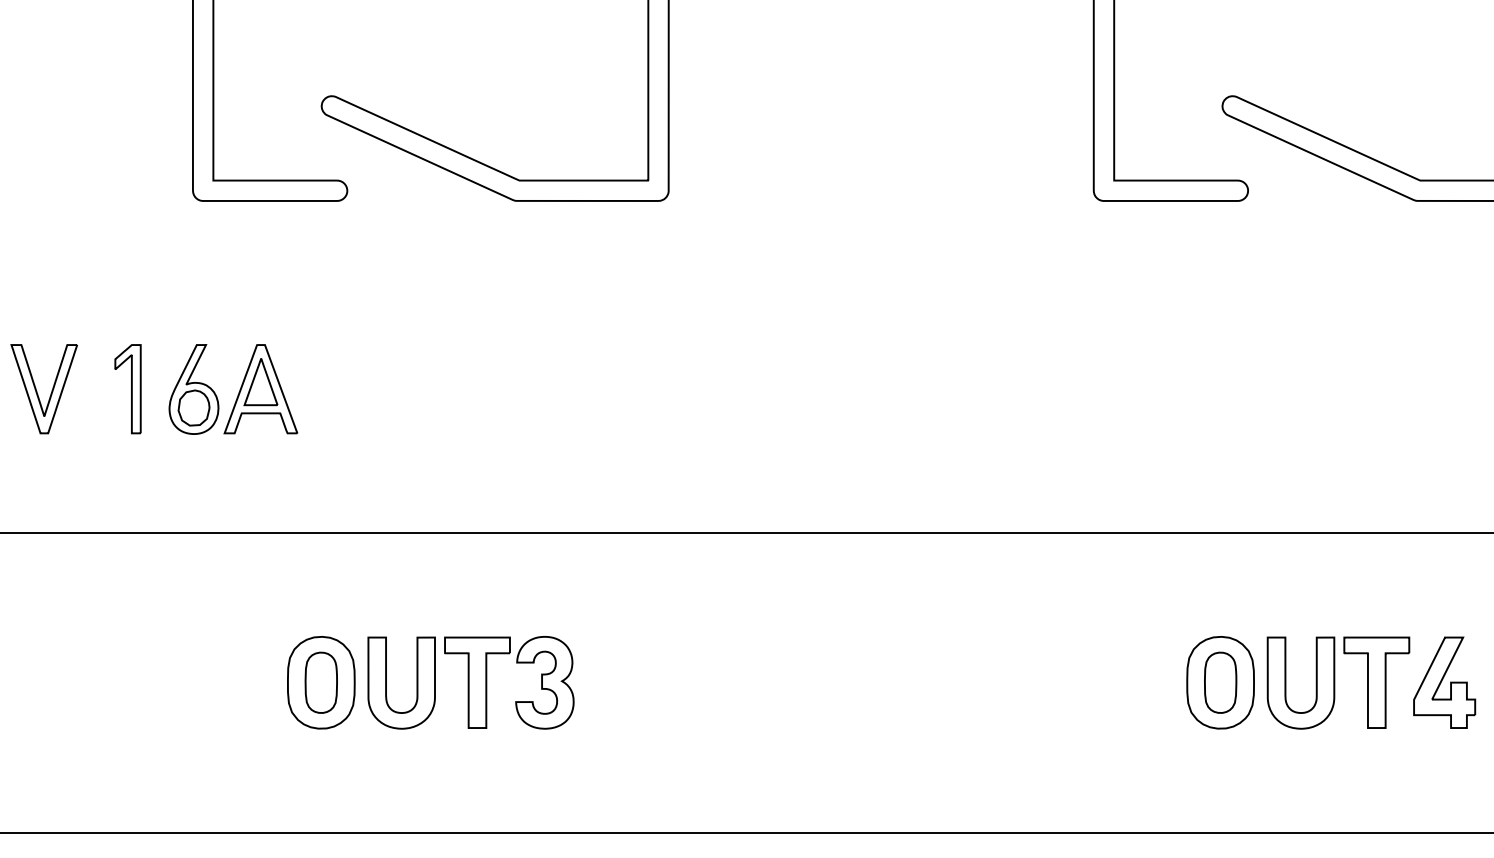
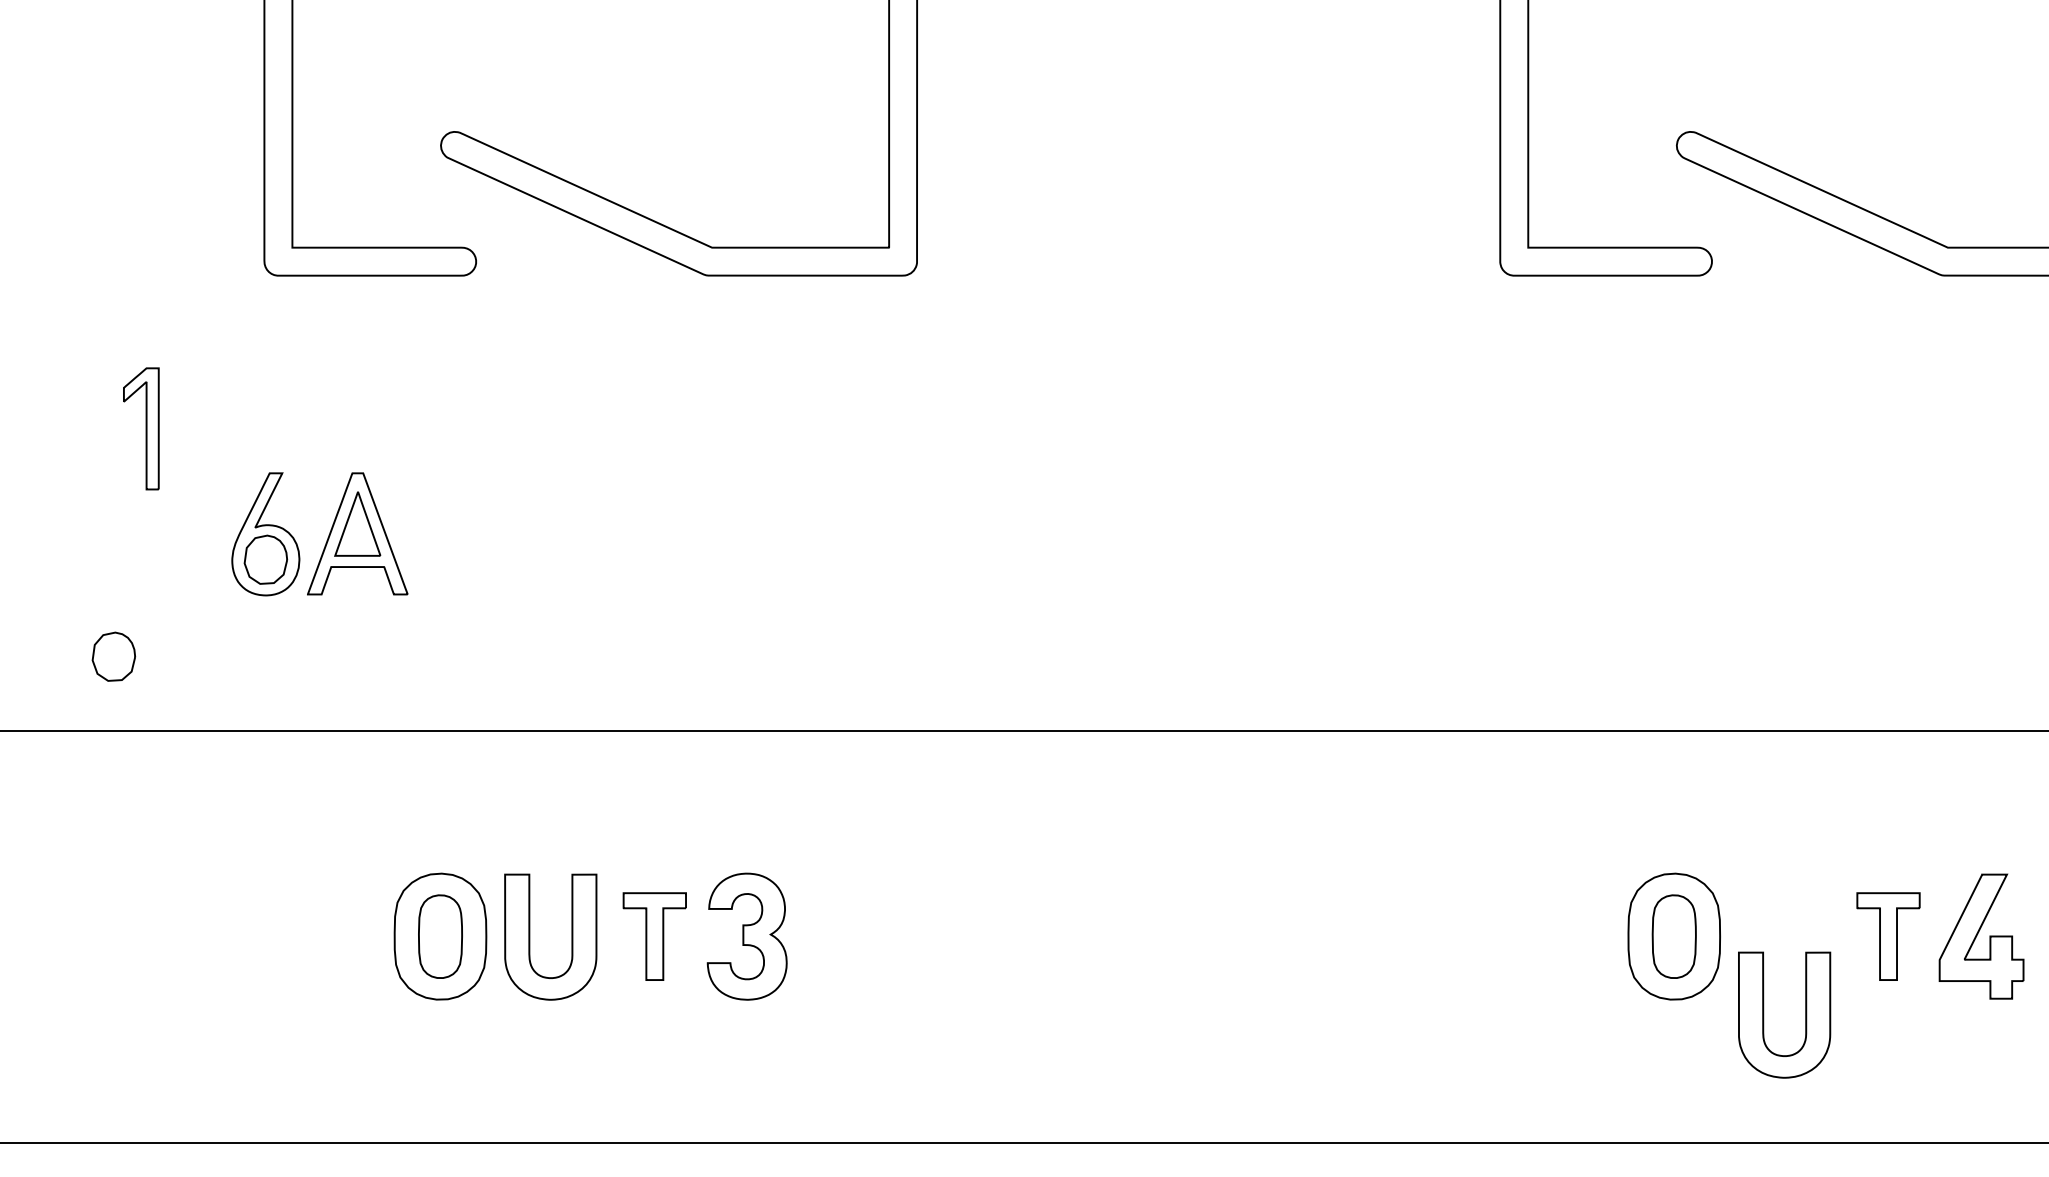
part: (128, 388) -> (141, 428), moved
part: (37, 391) -> (50, 536), removed
part: (82, 478) -> (113, 656), added
part: (477, 682) -> (654, 936), size x0.7
part: (1286, 682) -> (1764, 1014), moved
part: (1376, 682) -> (1888, 936), size x0.7

